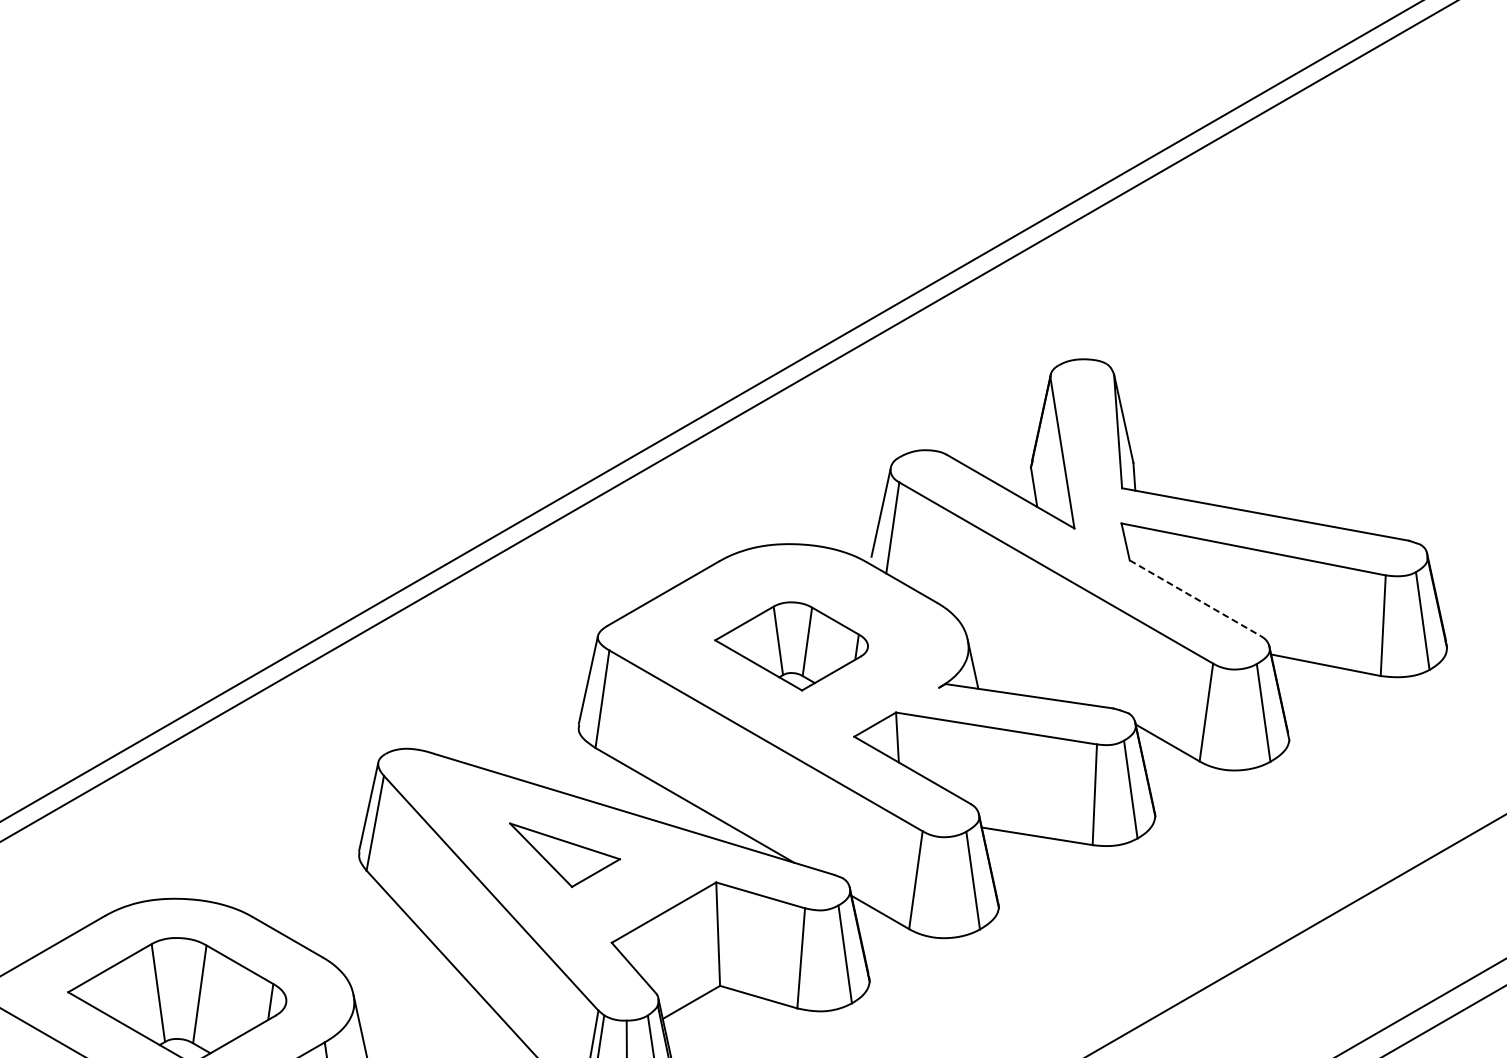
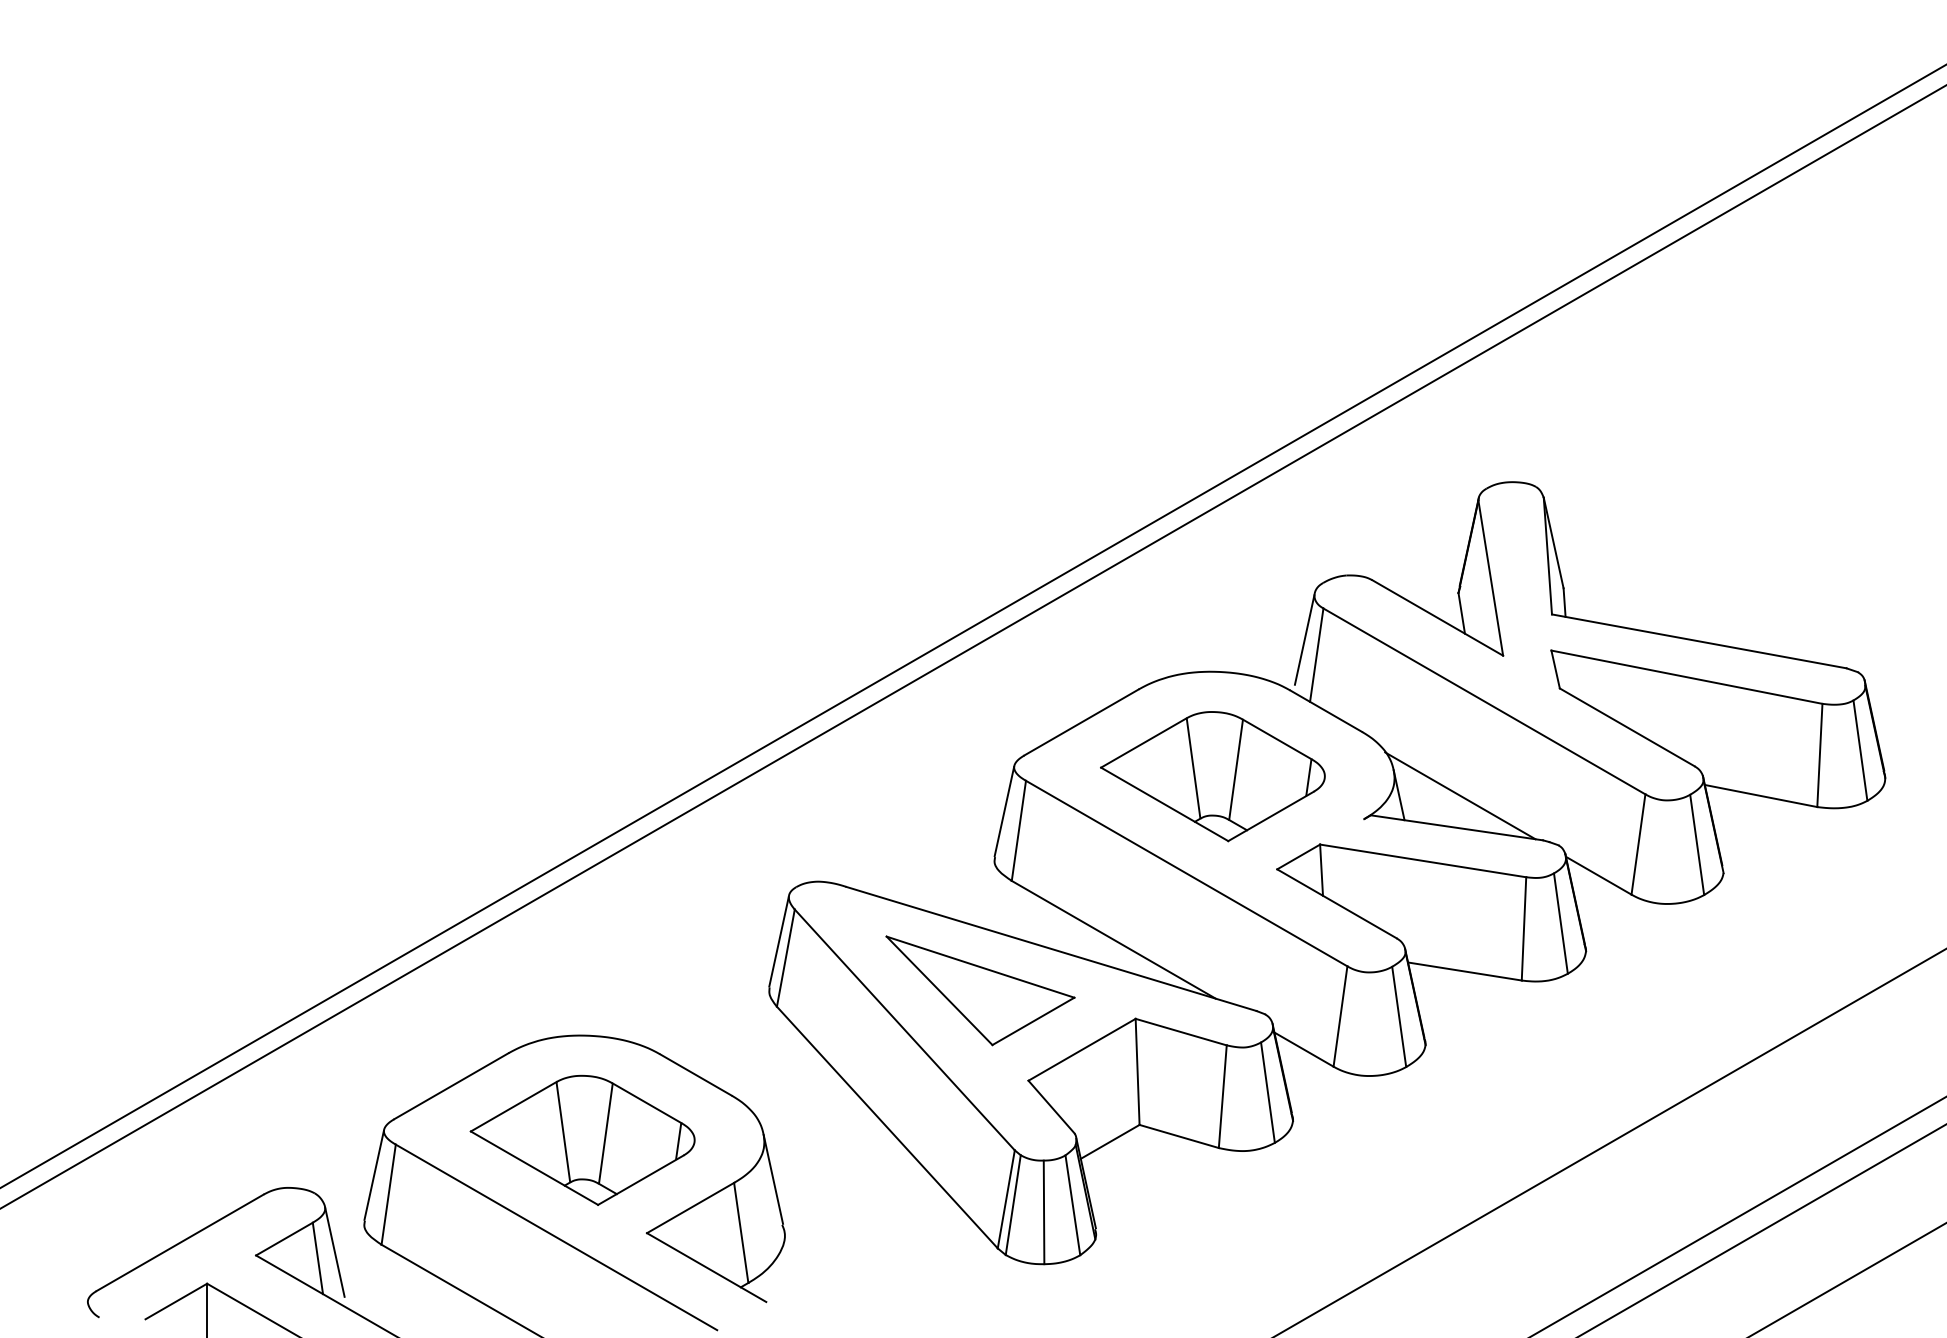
line: (1195, 598) -> (1627, 727), dashed -> solid
part: (791, 646) -> (1212, 776), size x1.43
line: (1032, 664) -> (1460, 795), added
part: (565, 854) -> (980, 990), size x1.67

